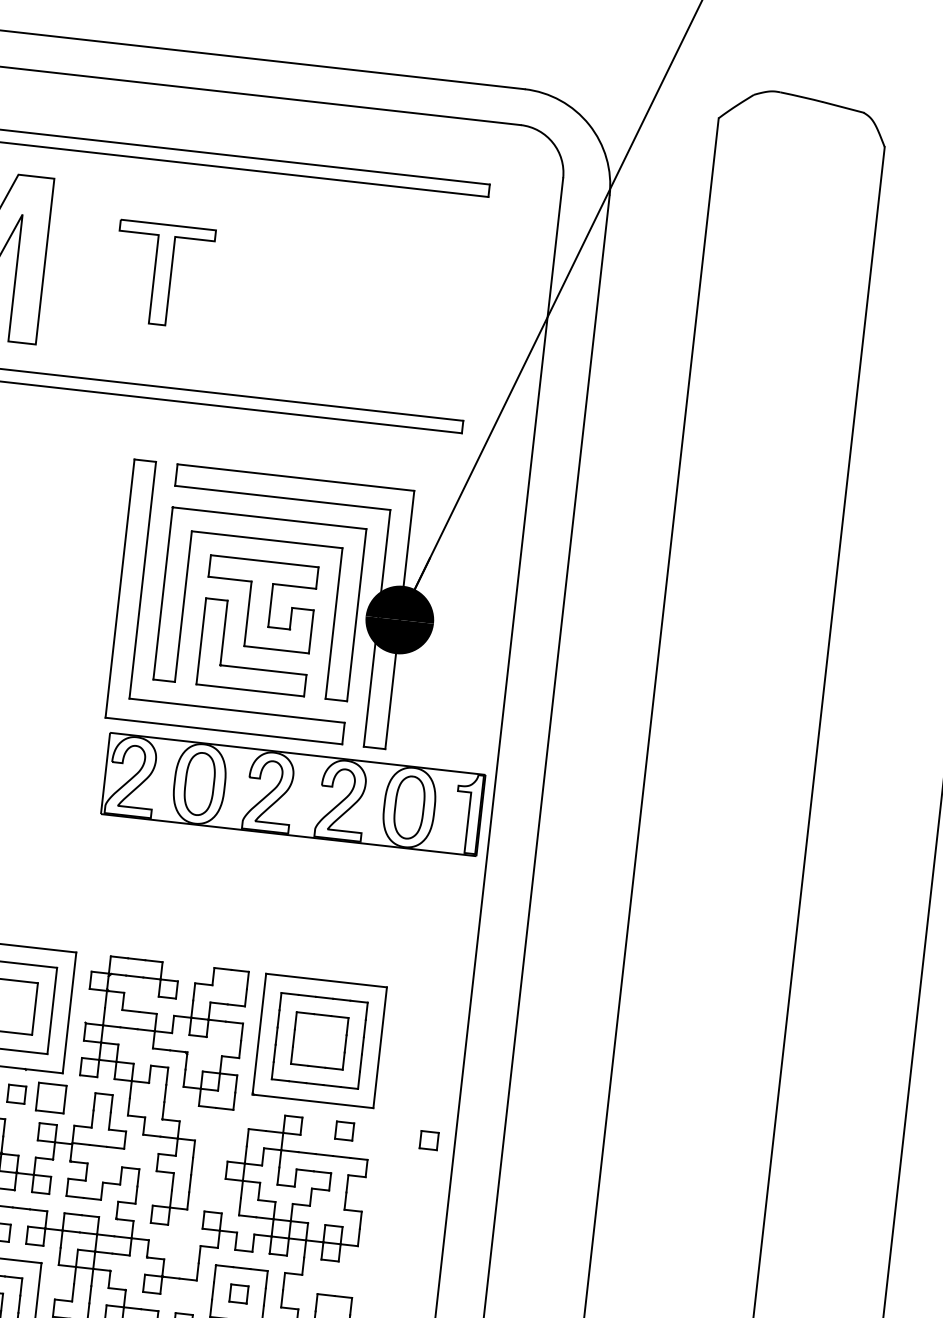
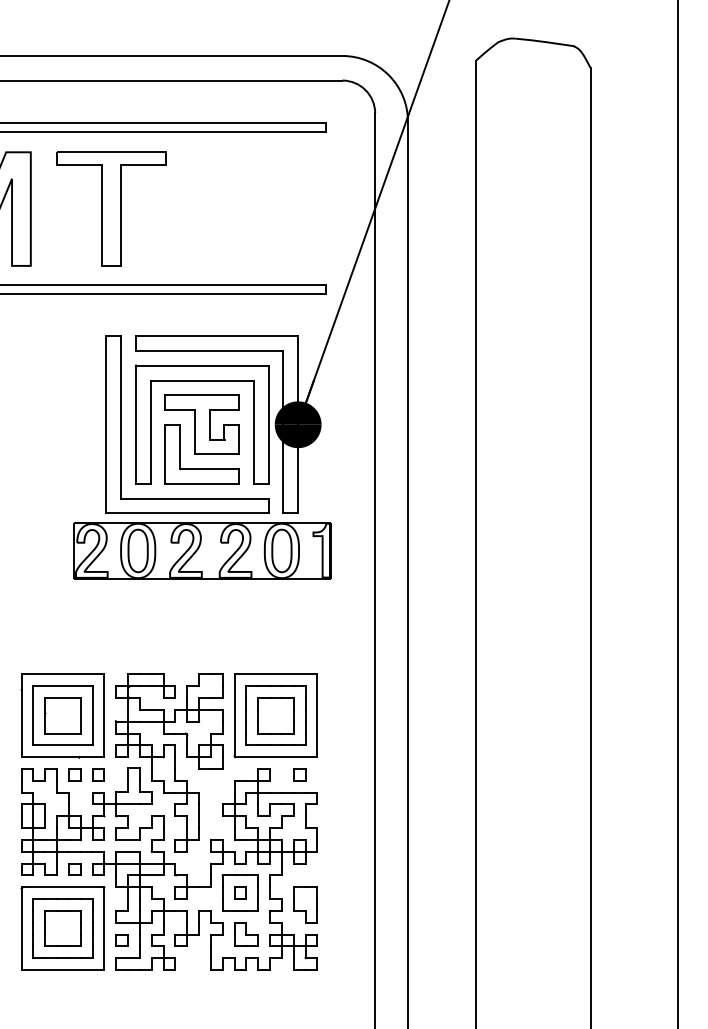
part: (162, 273) -> (111, 208), size x1.67
part: (293, 793) -> (202, 550), moved
part: (51, 1097) -> (98, 774), size x0.62
part: (429, 1139) -> (357, 774), removed

